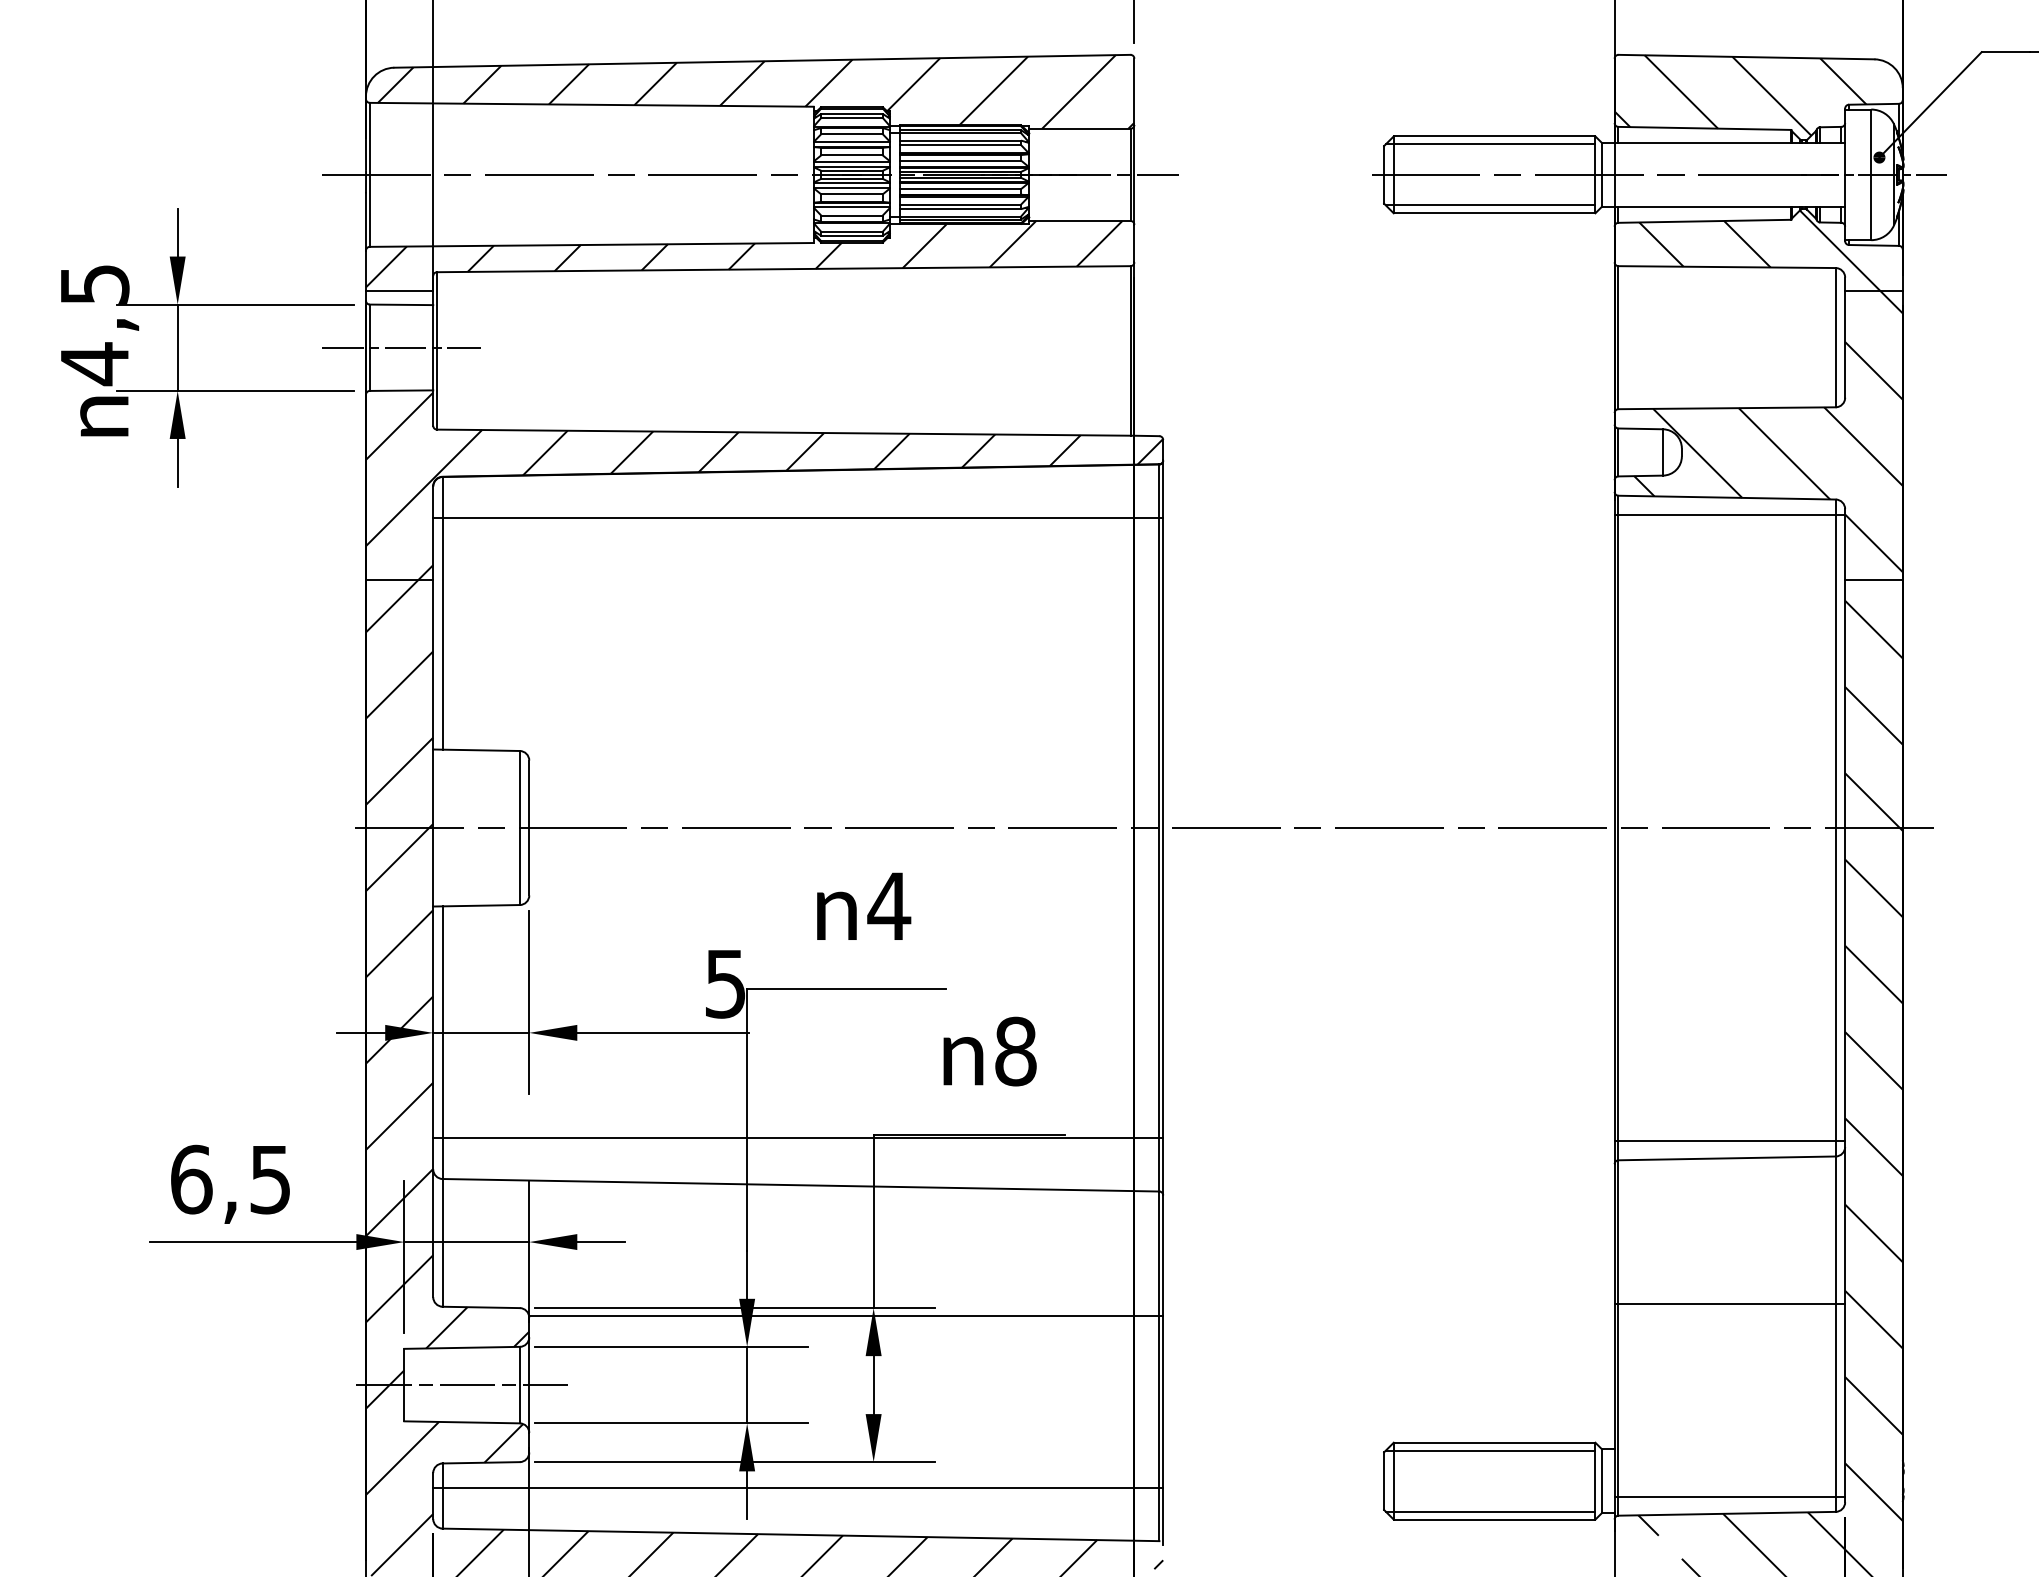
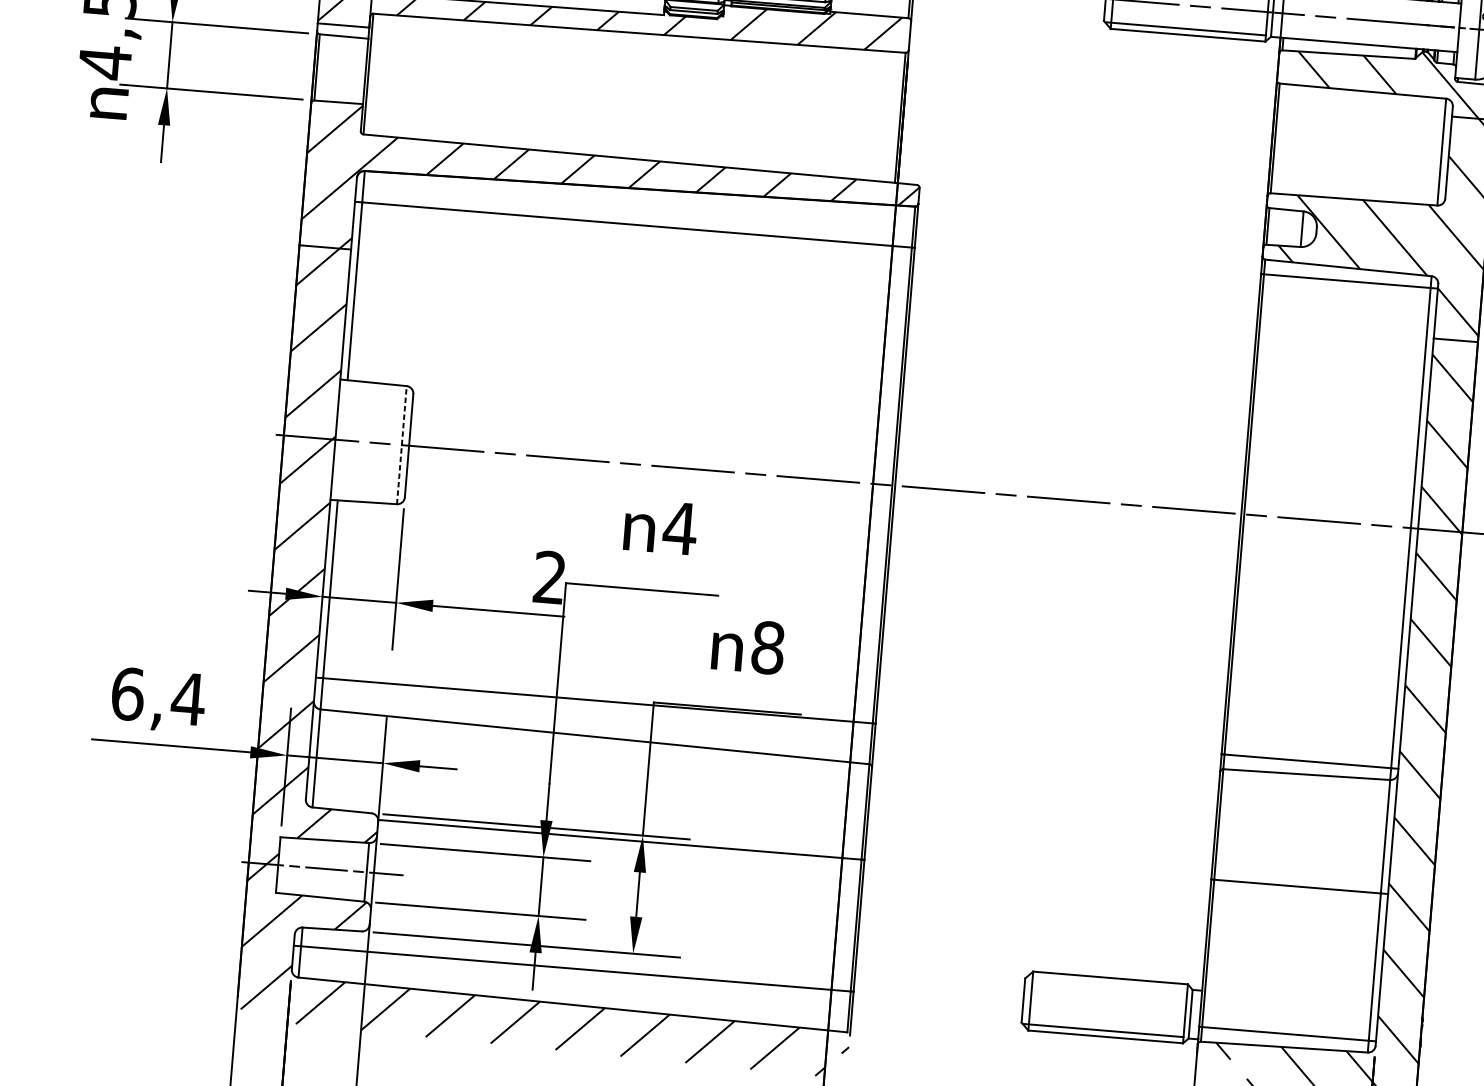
line: (401, 347) -> (341, 69), removed
line: (519, 827) -> (401, 444), solid -> dashed
text: (725, 983) -> (549, 577), 5 -> 2
text: (270, 1180) -> (188, 699), 6,5 -> 6,4
line: (1490, 1450) -> (1106, 983), removed

